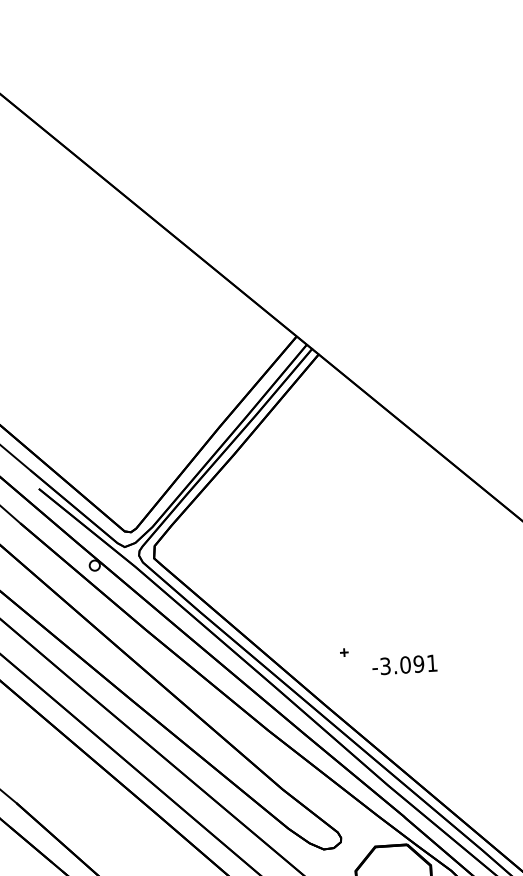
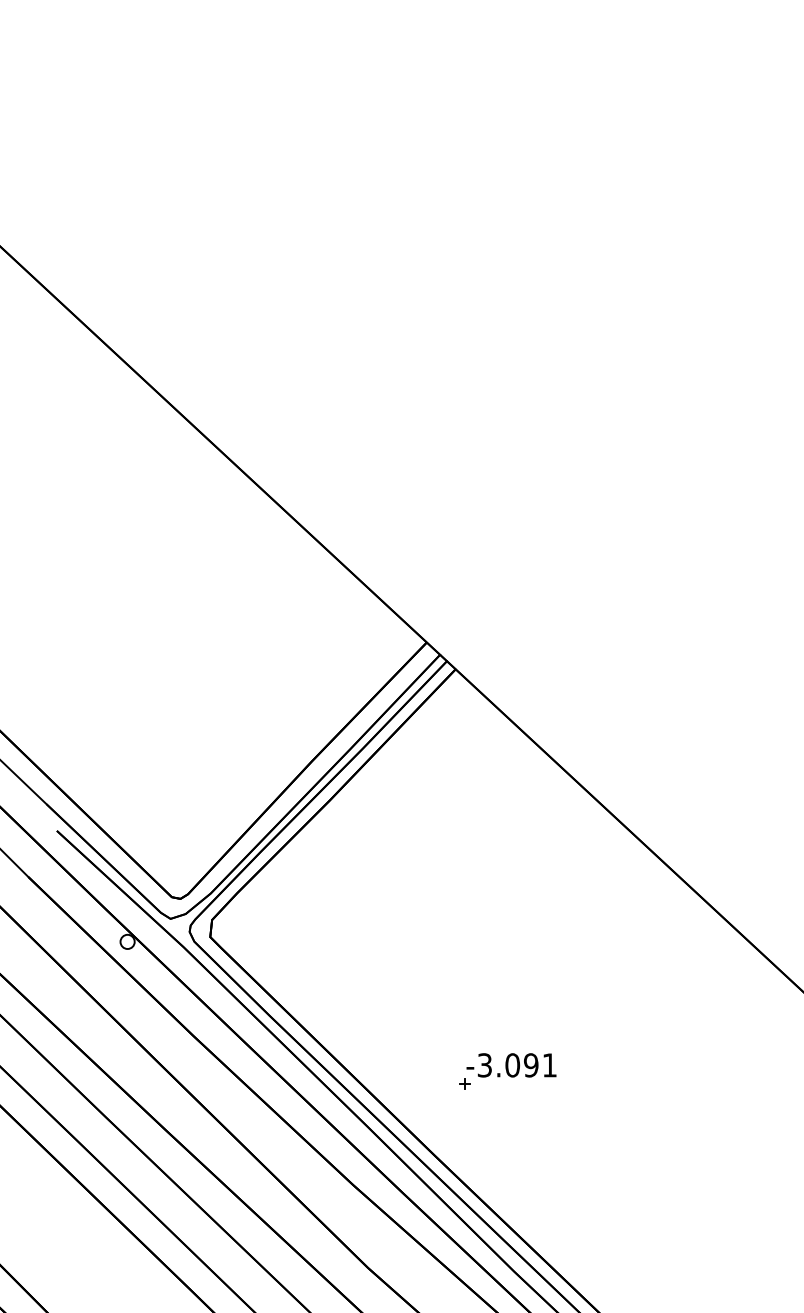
text: (404, 665) -> (511, 1065), moved

